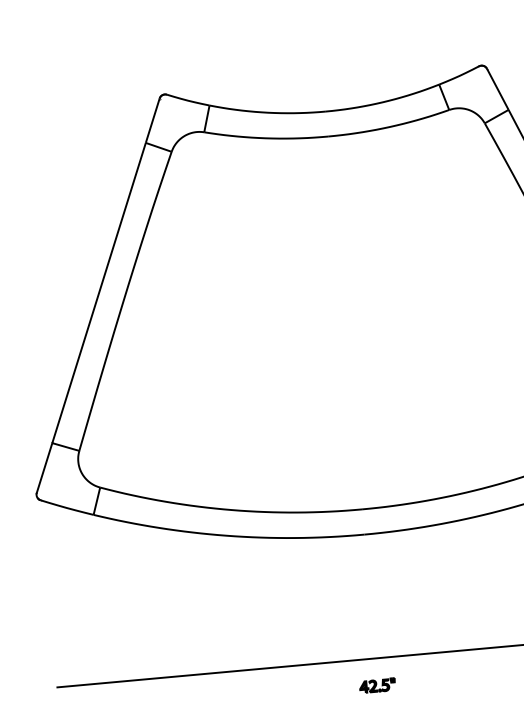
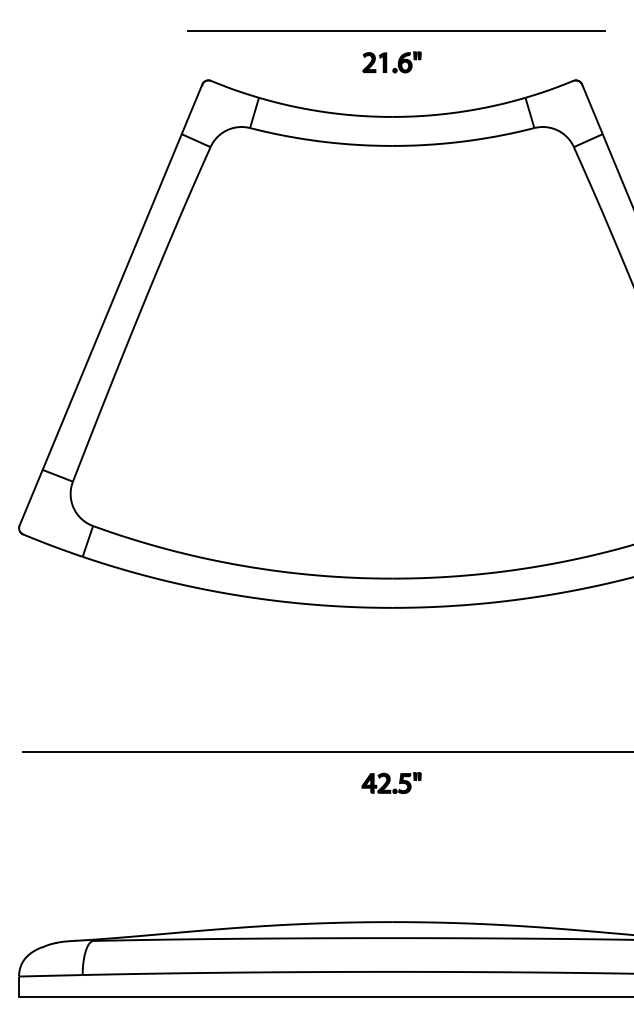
line: (321, 36) -> (395, 30), added
part: (320, 64) -> (391, 62), added
part: (377, 686) -> (391, 783), size x1.43

